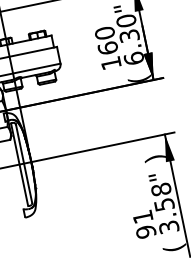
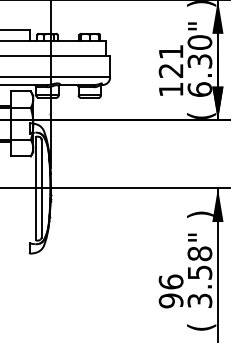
text: (106, 40) -> (170, 61), 160 -> 121
text: (142, 216) -> (170, 281), 91 -> 96

